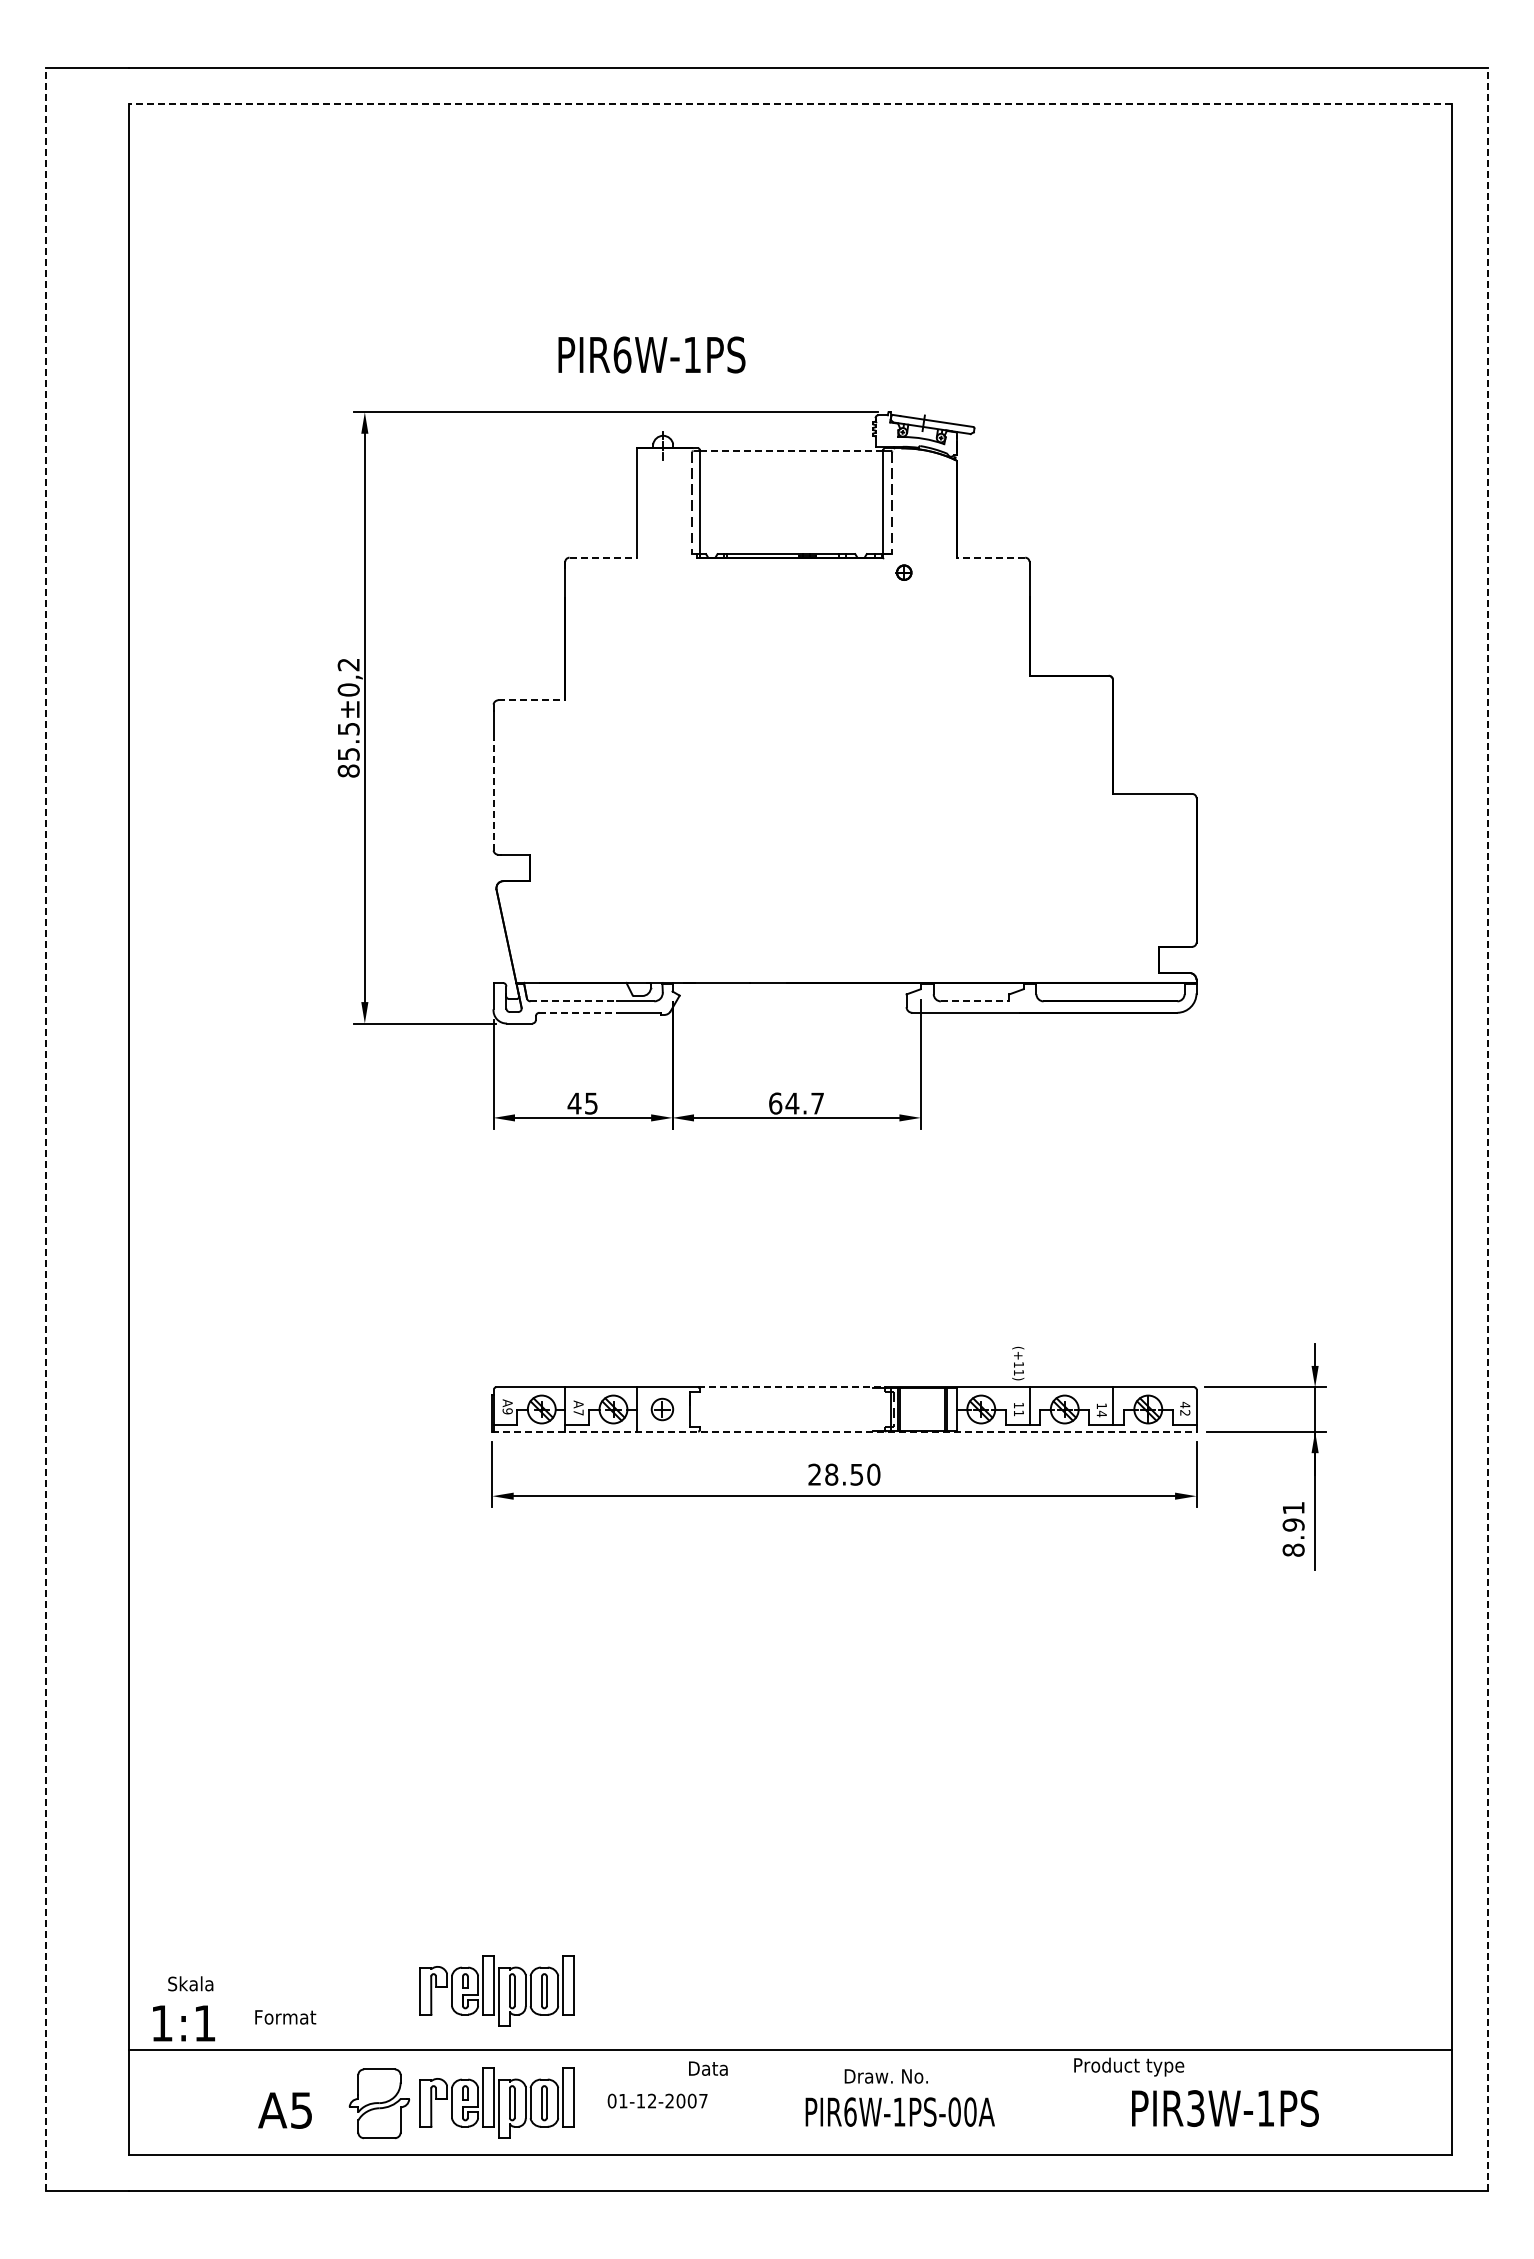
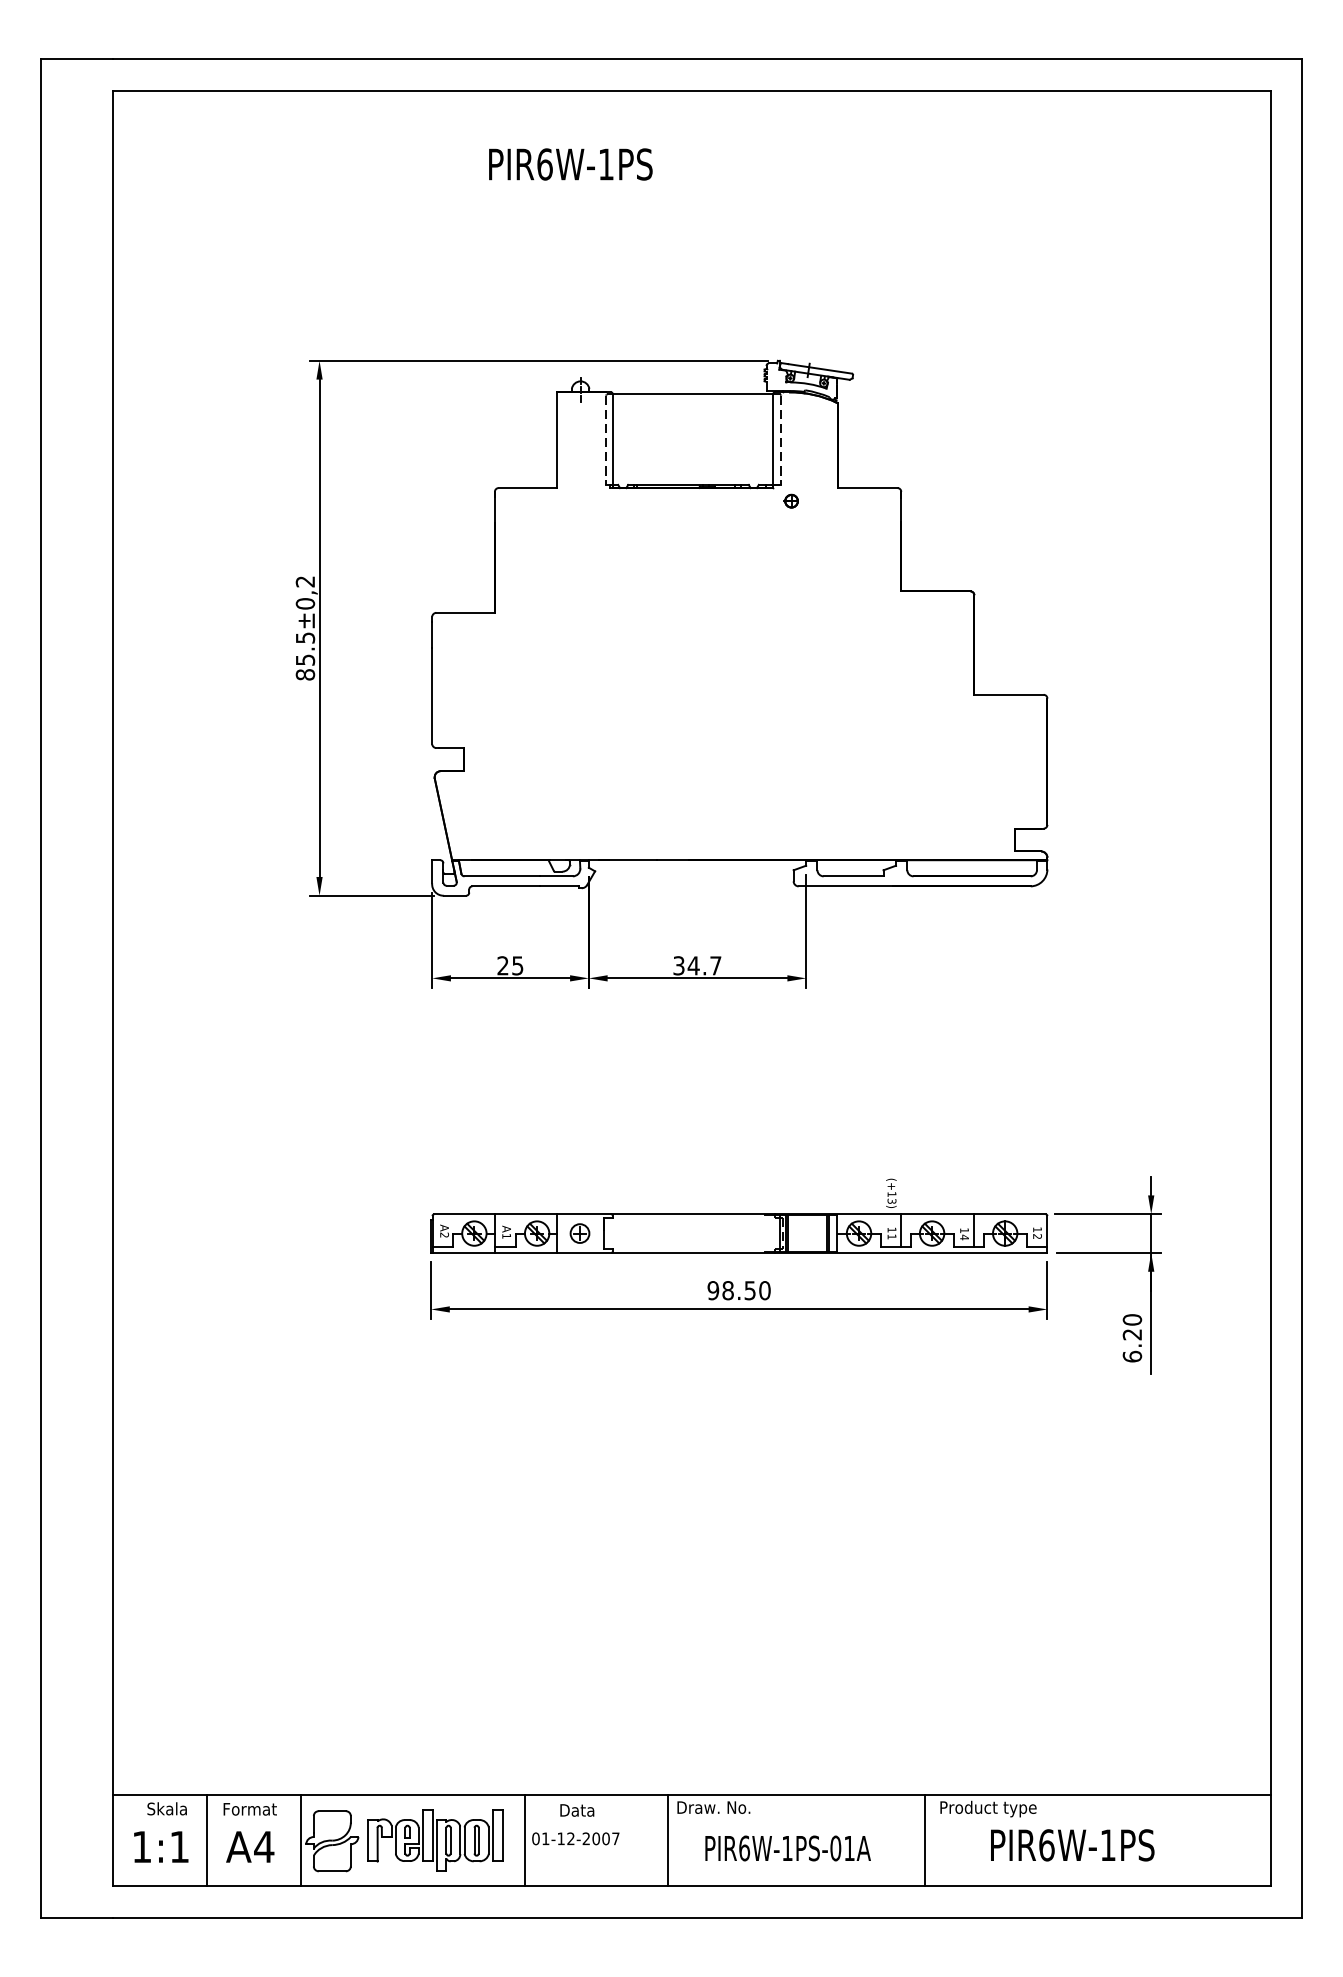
line: (790, 103) -> (692, 90), dashed -> solid
text: (651, 354) -> (570, 164), moved
line: (791, 450) -> (692, 394), dashed -> solid
line: (603, 557) -> (528, 487), dashed -> solid
line: (990, 557) -> (867, 487), dashed -> solid
line: (532, 700) -> (466, 613), dashed -> solid
line: (493, 794) -> (432, 695), dashed -> solid
line: (573, 1001) -> (502, 876), dashed -> solid
line: (975, 1001) -> (853, 876), dashed -> solid
line: (577, 1012) -> (505, 886), dashed -> solid
text: (574, 1103) -> (503, 965), 45 -> 25
text: (775, 1103) -> (678, 965), 64.7 -> 34.7
line: (46, 1129) -> (40, 988), dashed -> solid
line: (1487, 1129) -> (1302, 988), dashed -> solid
text: (1018, 1372) -> (891, 1201), (+11) -> (+13)
line: (792, 1387) -> (693, 1214), dashed -> solid
text: (1185, 1404) -> (1037, 1229), 42 -> 12
text: (507, 1411) -> (444, 1235), A9 -> A2
text: (578, 1412) -> (506, 1236), A7 -> A1
line: (844, 1431) -> (739, 1252), dashed -> solid
text: (814, 1474) -> (713, 1290), 28.50 -> 98.50
text: (1293, 1528) -> (1132, 1337), 8.91 -> 6.20
text: (190, 1983) -> (166, 1808), moved
part: (496, 1990) -> (434, 1742), removed
text: (285, 2017) -> (250, 1809), moved
text: (183, 2023) -> (160, 1847), moved
text: (708, 2068) -> (577, 1810), moved
text: (885, 2076) -> (713, 1807), moved
line: (236, 2102) -> (207, 1840), added
line: (343, 2102) -> (300, 1840), added
line: (599, 2102) -> (524, 1840), added
line: (763, 2102) -> (668, 1840), added
line: (1056, 2102) -> (924, 1840), added
text: (1195, 2108) -> (1046, 1845), PIR3W-1PS -> PIR6W-1PS
text: (301, 2110) -> (264, 1847), A5 -> A4
text: (970, 2111) -> (849, 1847), PIR6W-1PS-00A -> PIR6W-1PS-01A

